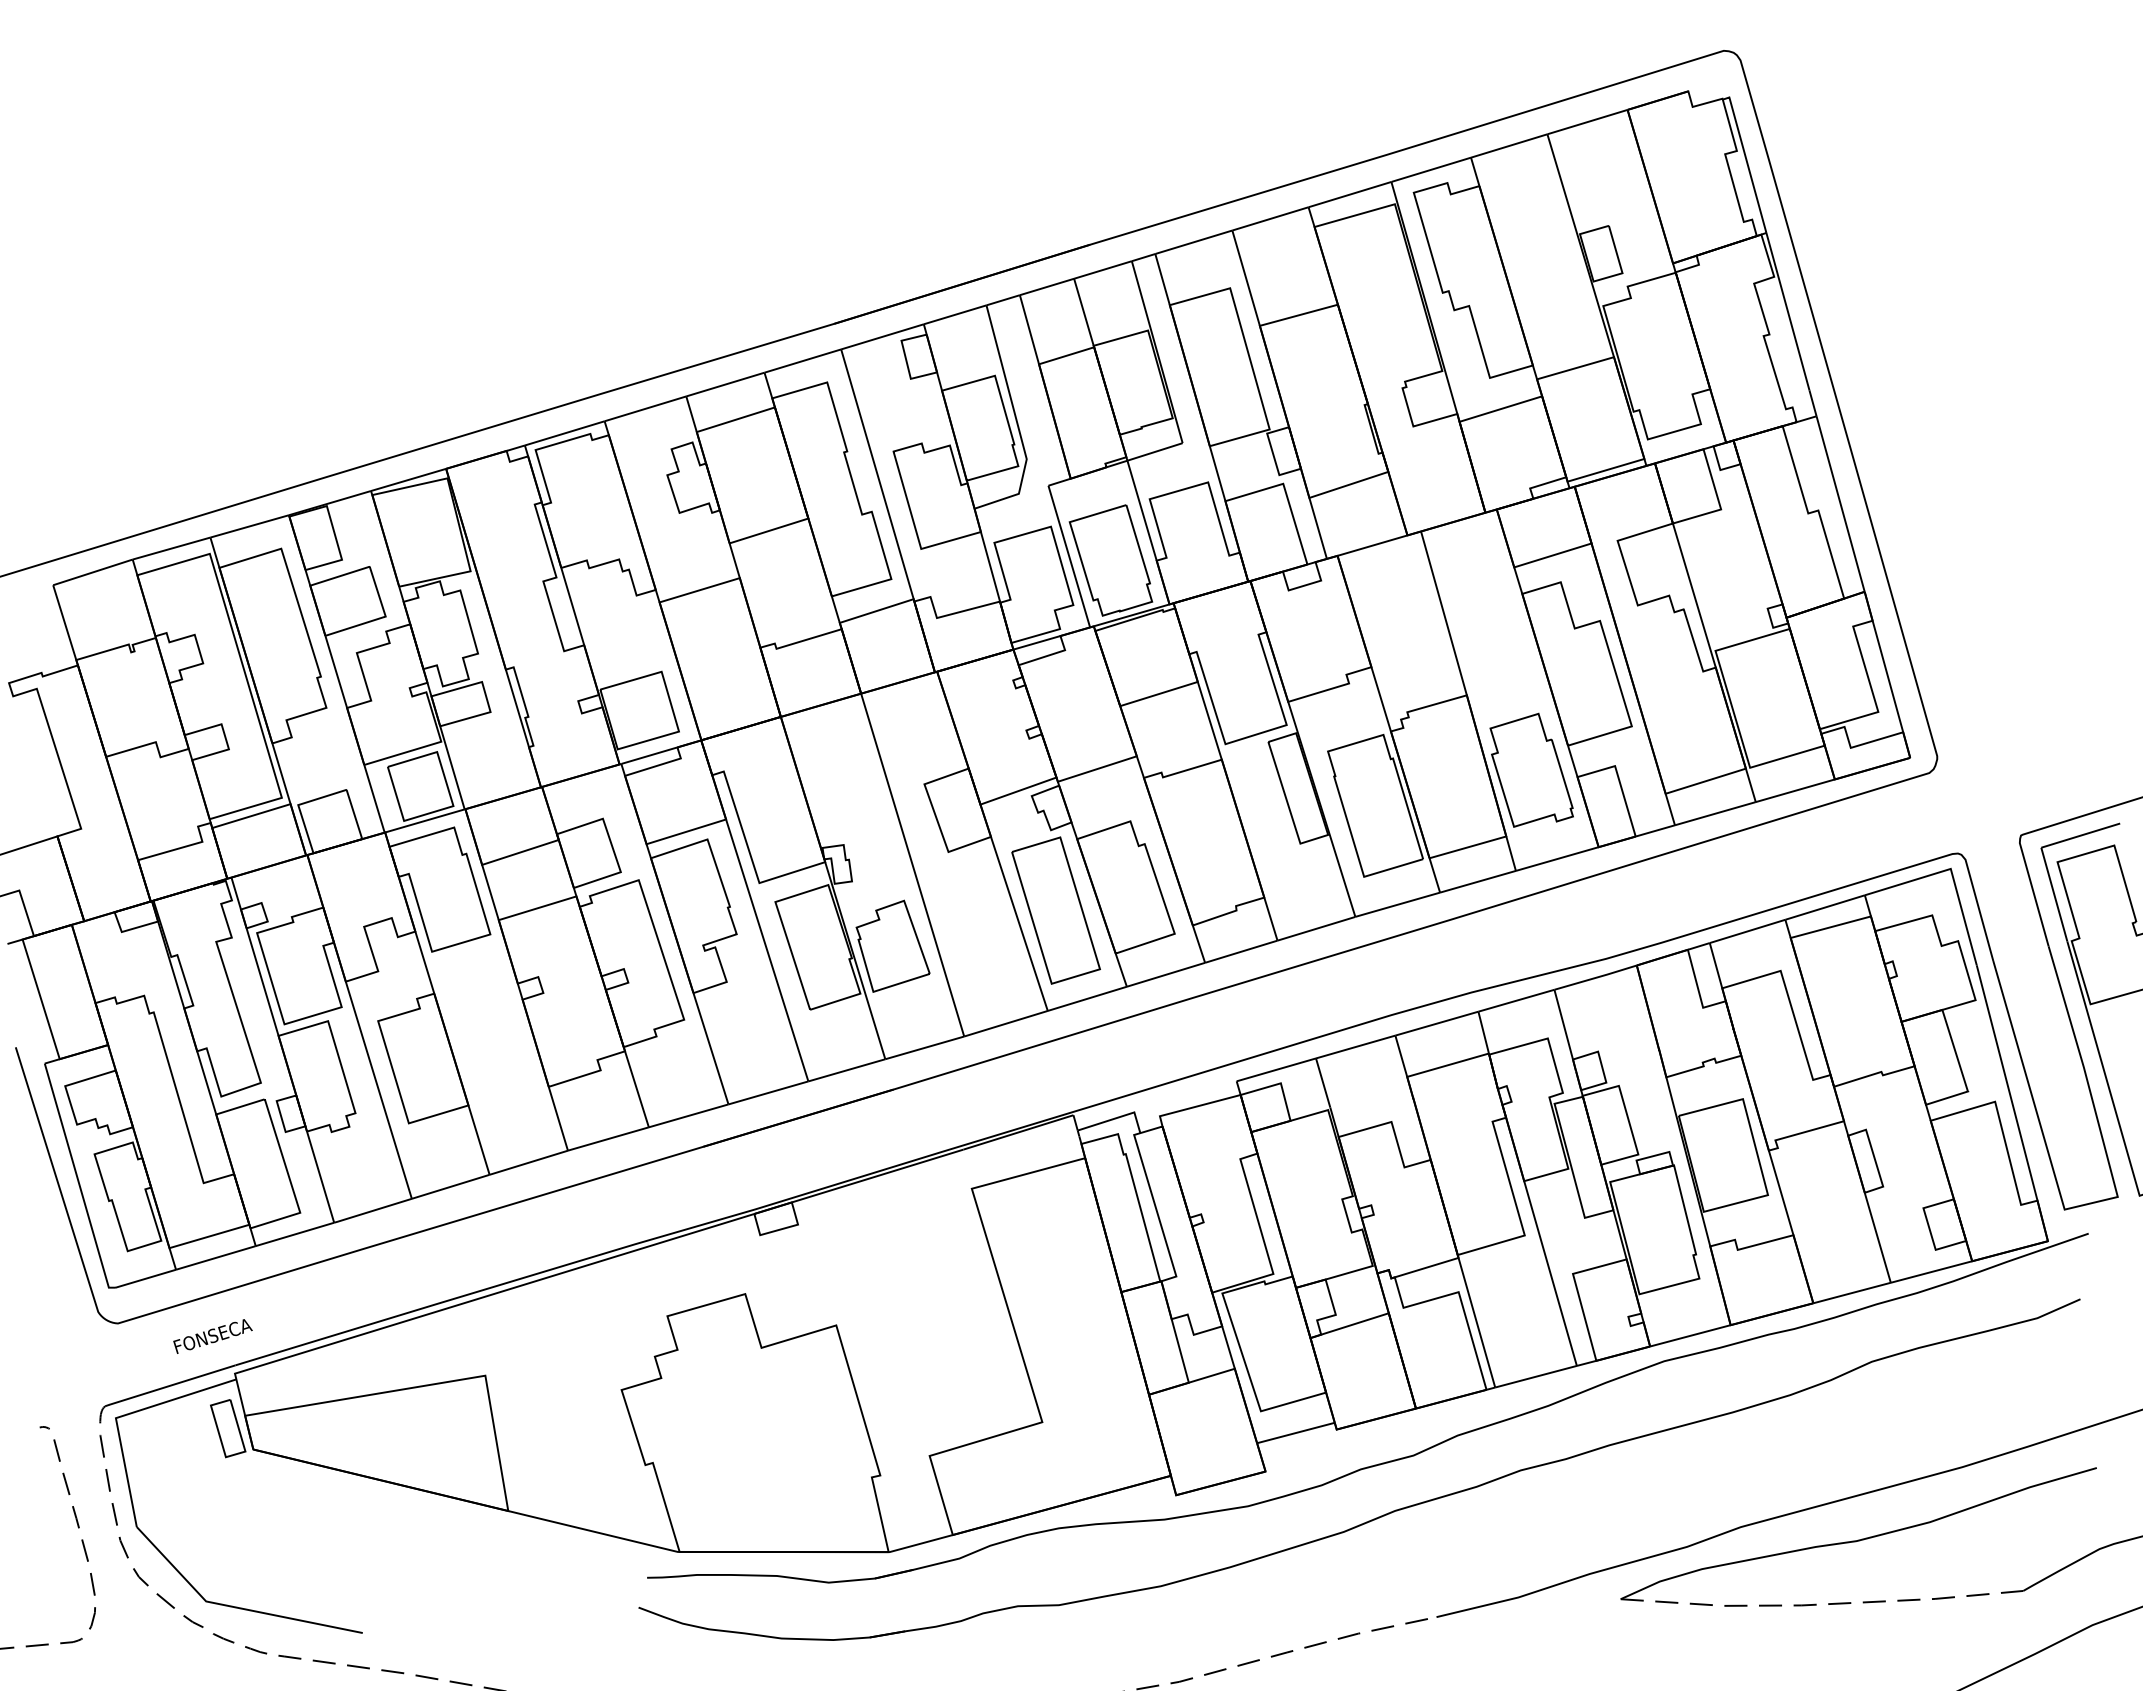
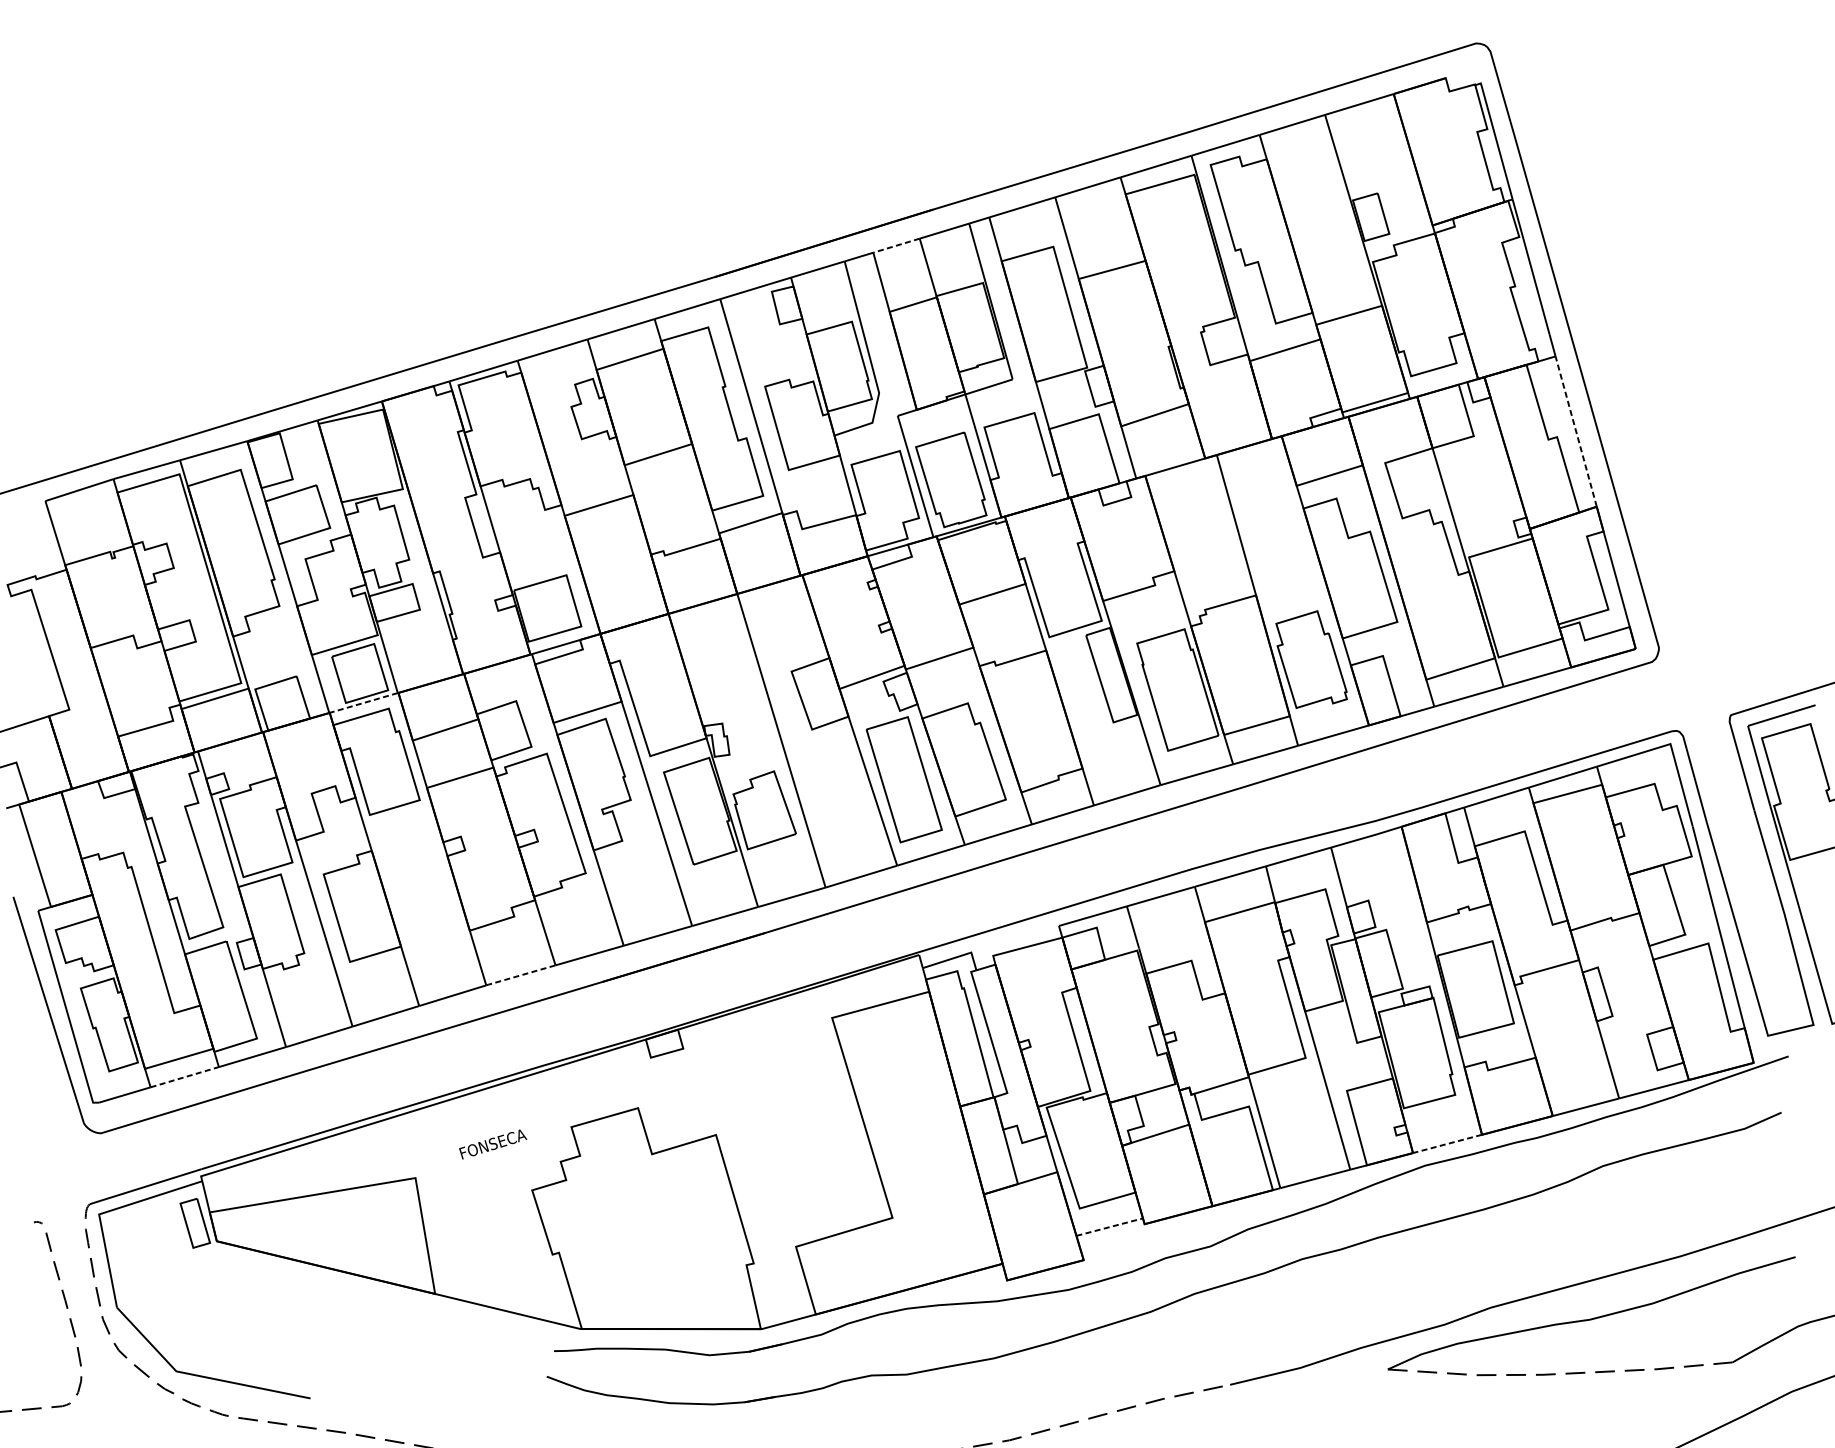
line: (1046, 287) -> (896, 246), solid -> dashed
line: (1840, 504) -> (1576, 431), solid -> dashed
line: (424, 821) -> (363, 703), solid -> dashed
line: (607, 1139) -> (520, 975), solid -> dashed
line: (215, 1257) -> (184, 1076), solid -> dashed
line: (1690, 1335) -> (1447, 1143), solid -> dashed
text: (212, 1336) -> (492, 1144), moved
line: (1296, 1432) -> (1110, 1226), solid -> dashed

